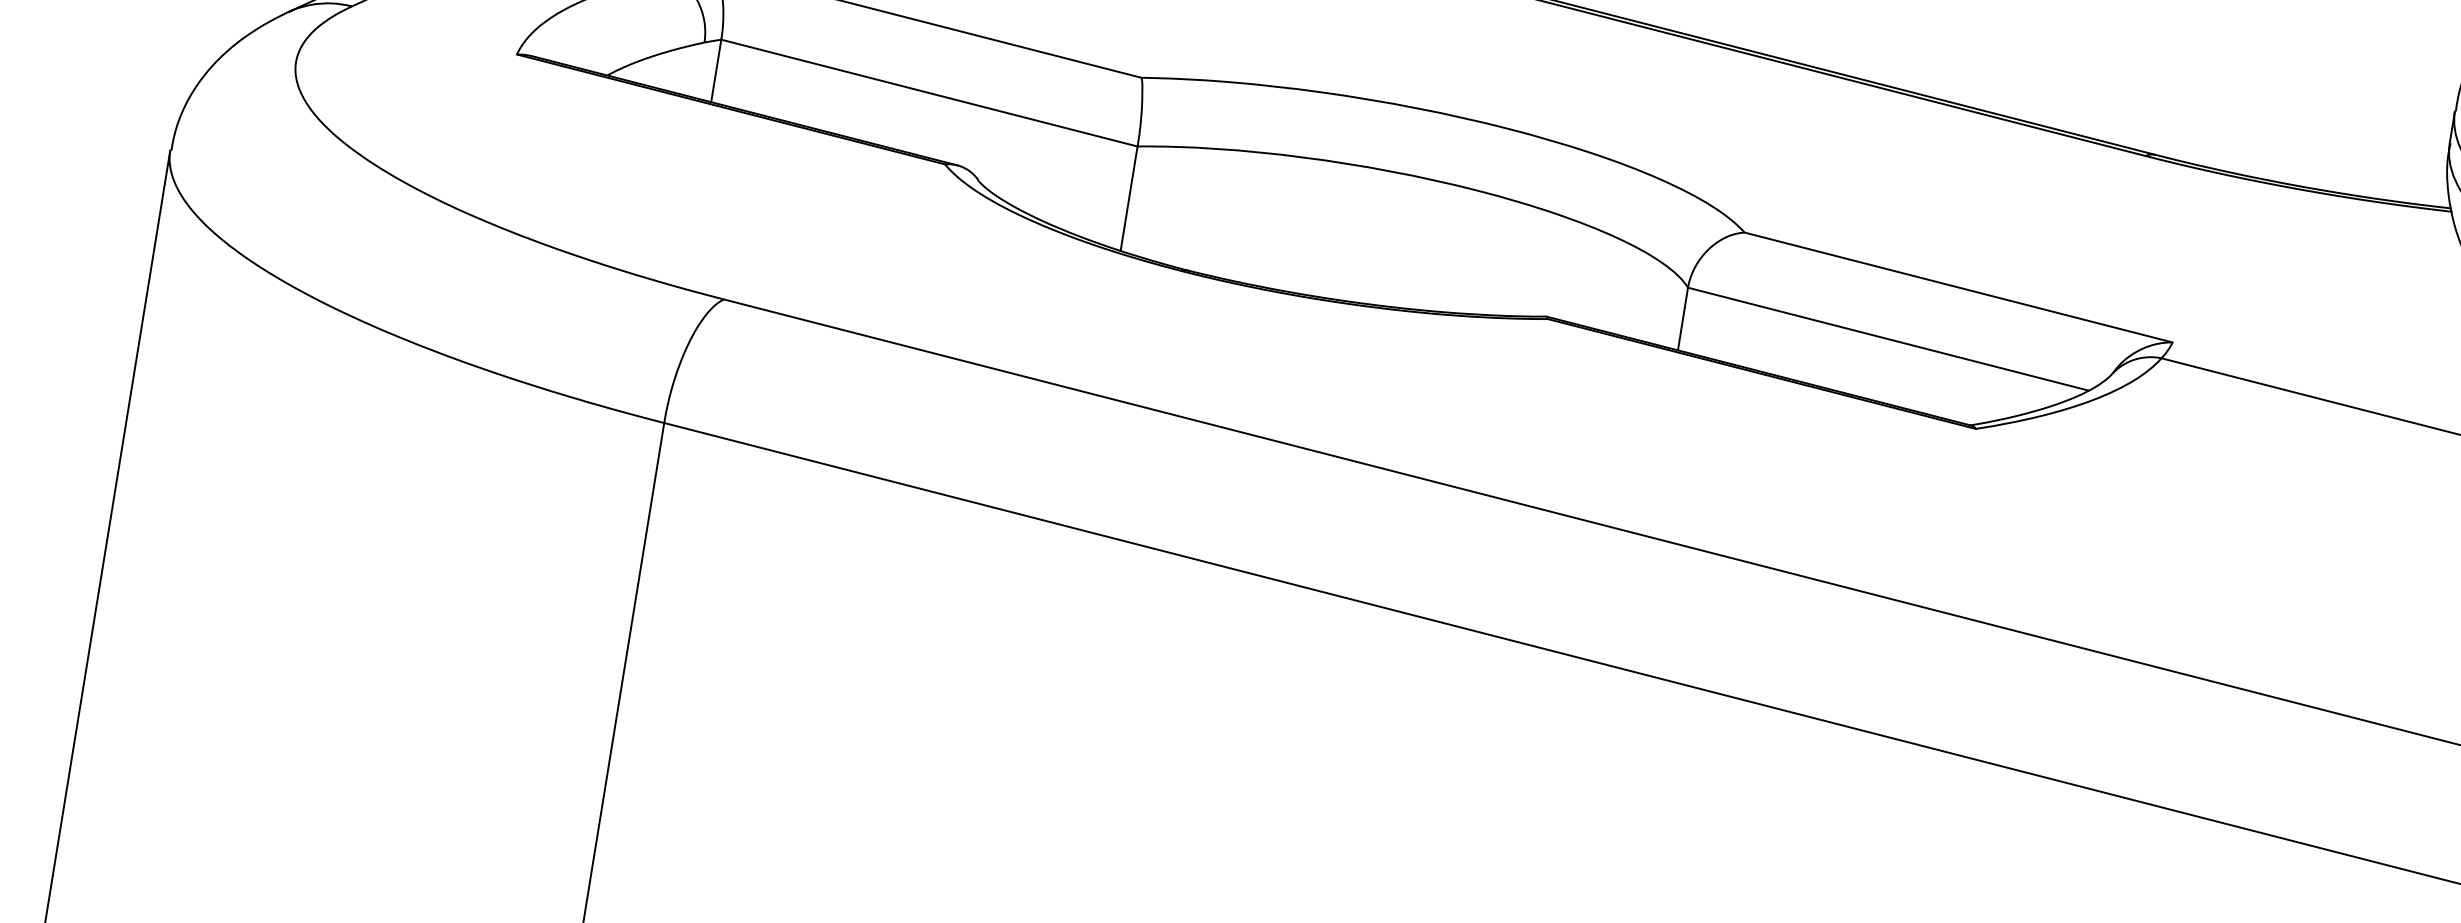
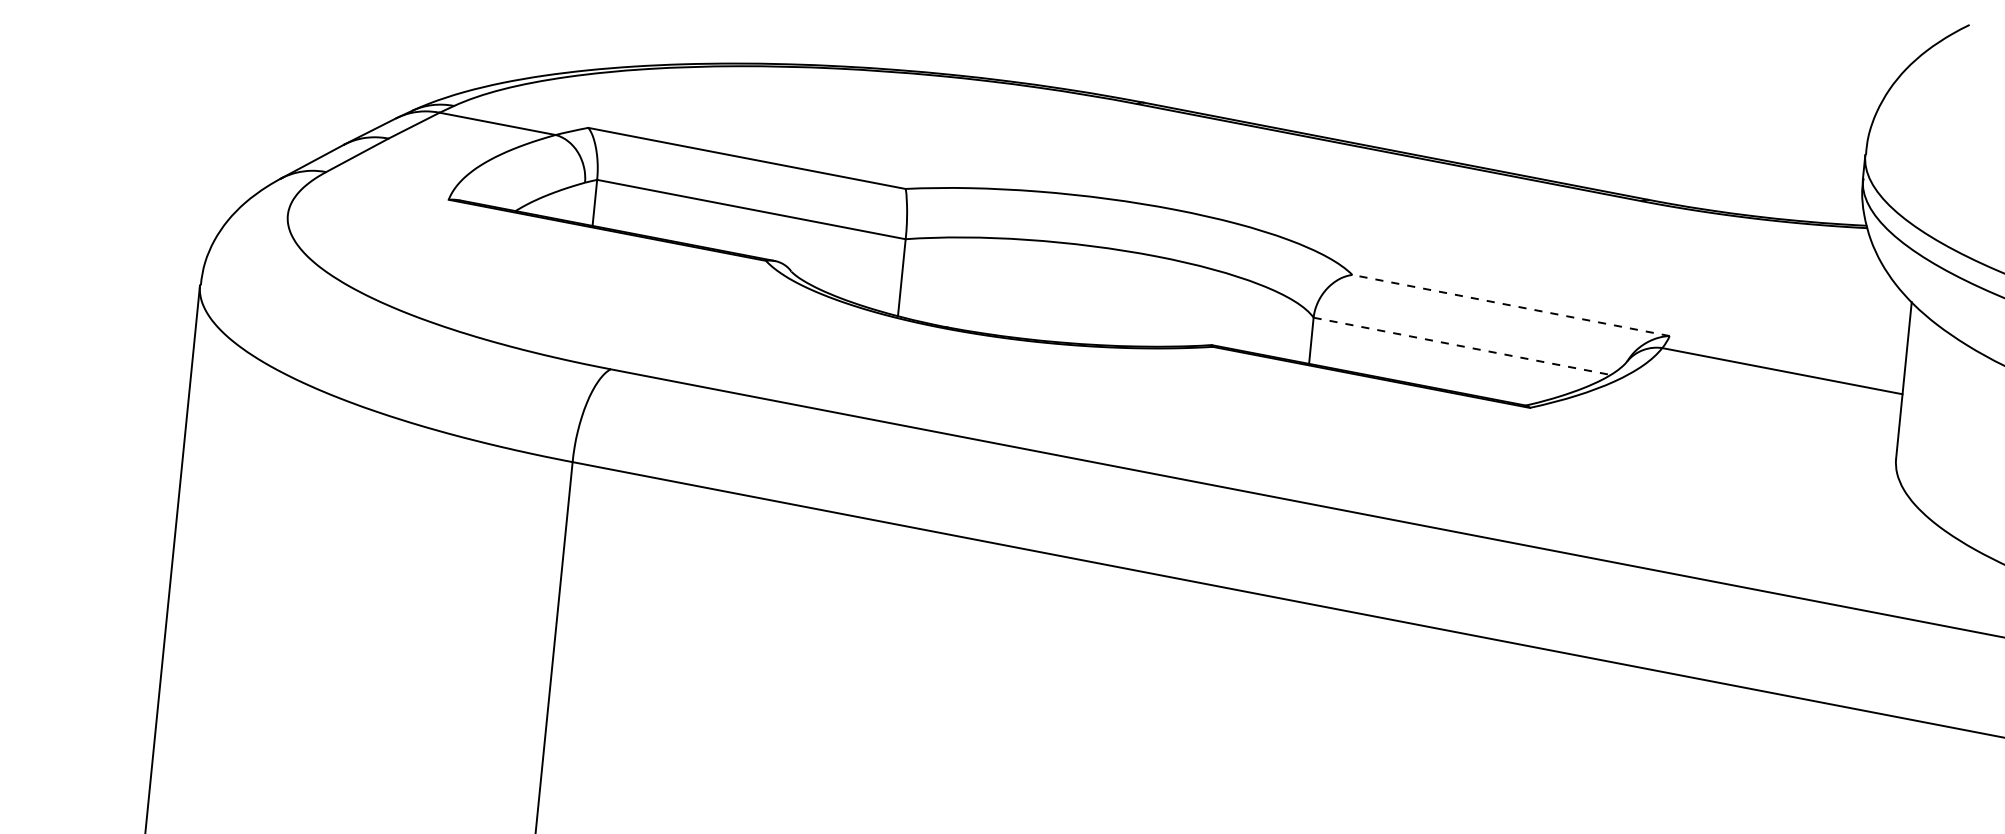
line: (1959, 287) -> (1511, 305), solid -> dashed
line: (1888, 339) -> (1462, 346), solid -> dashed

